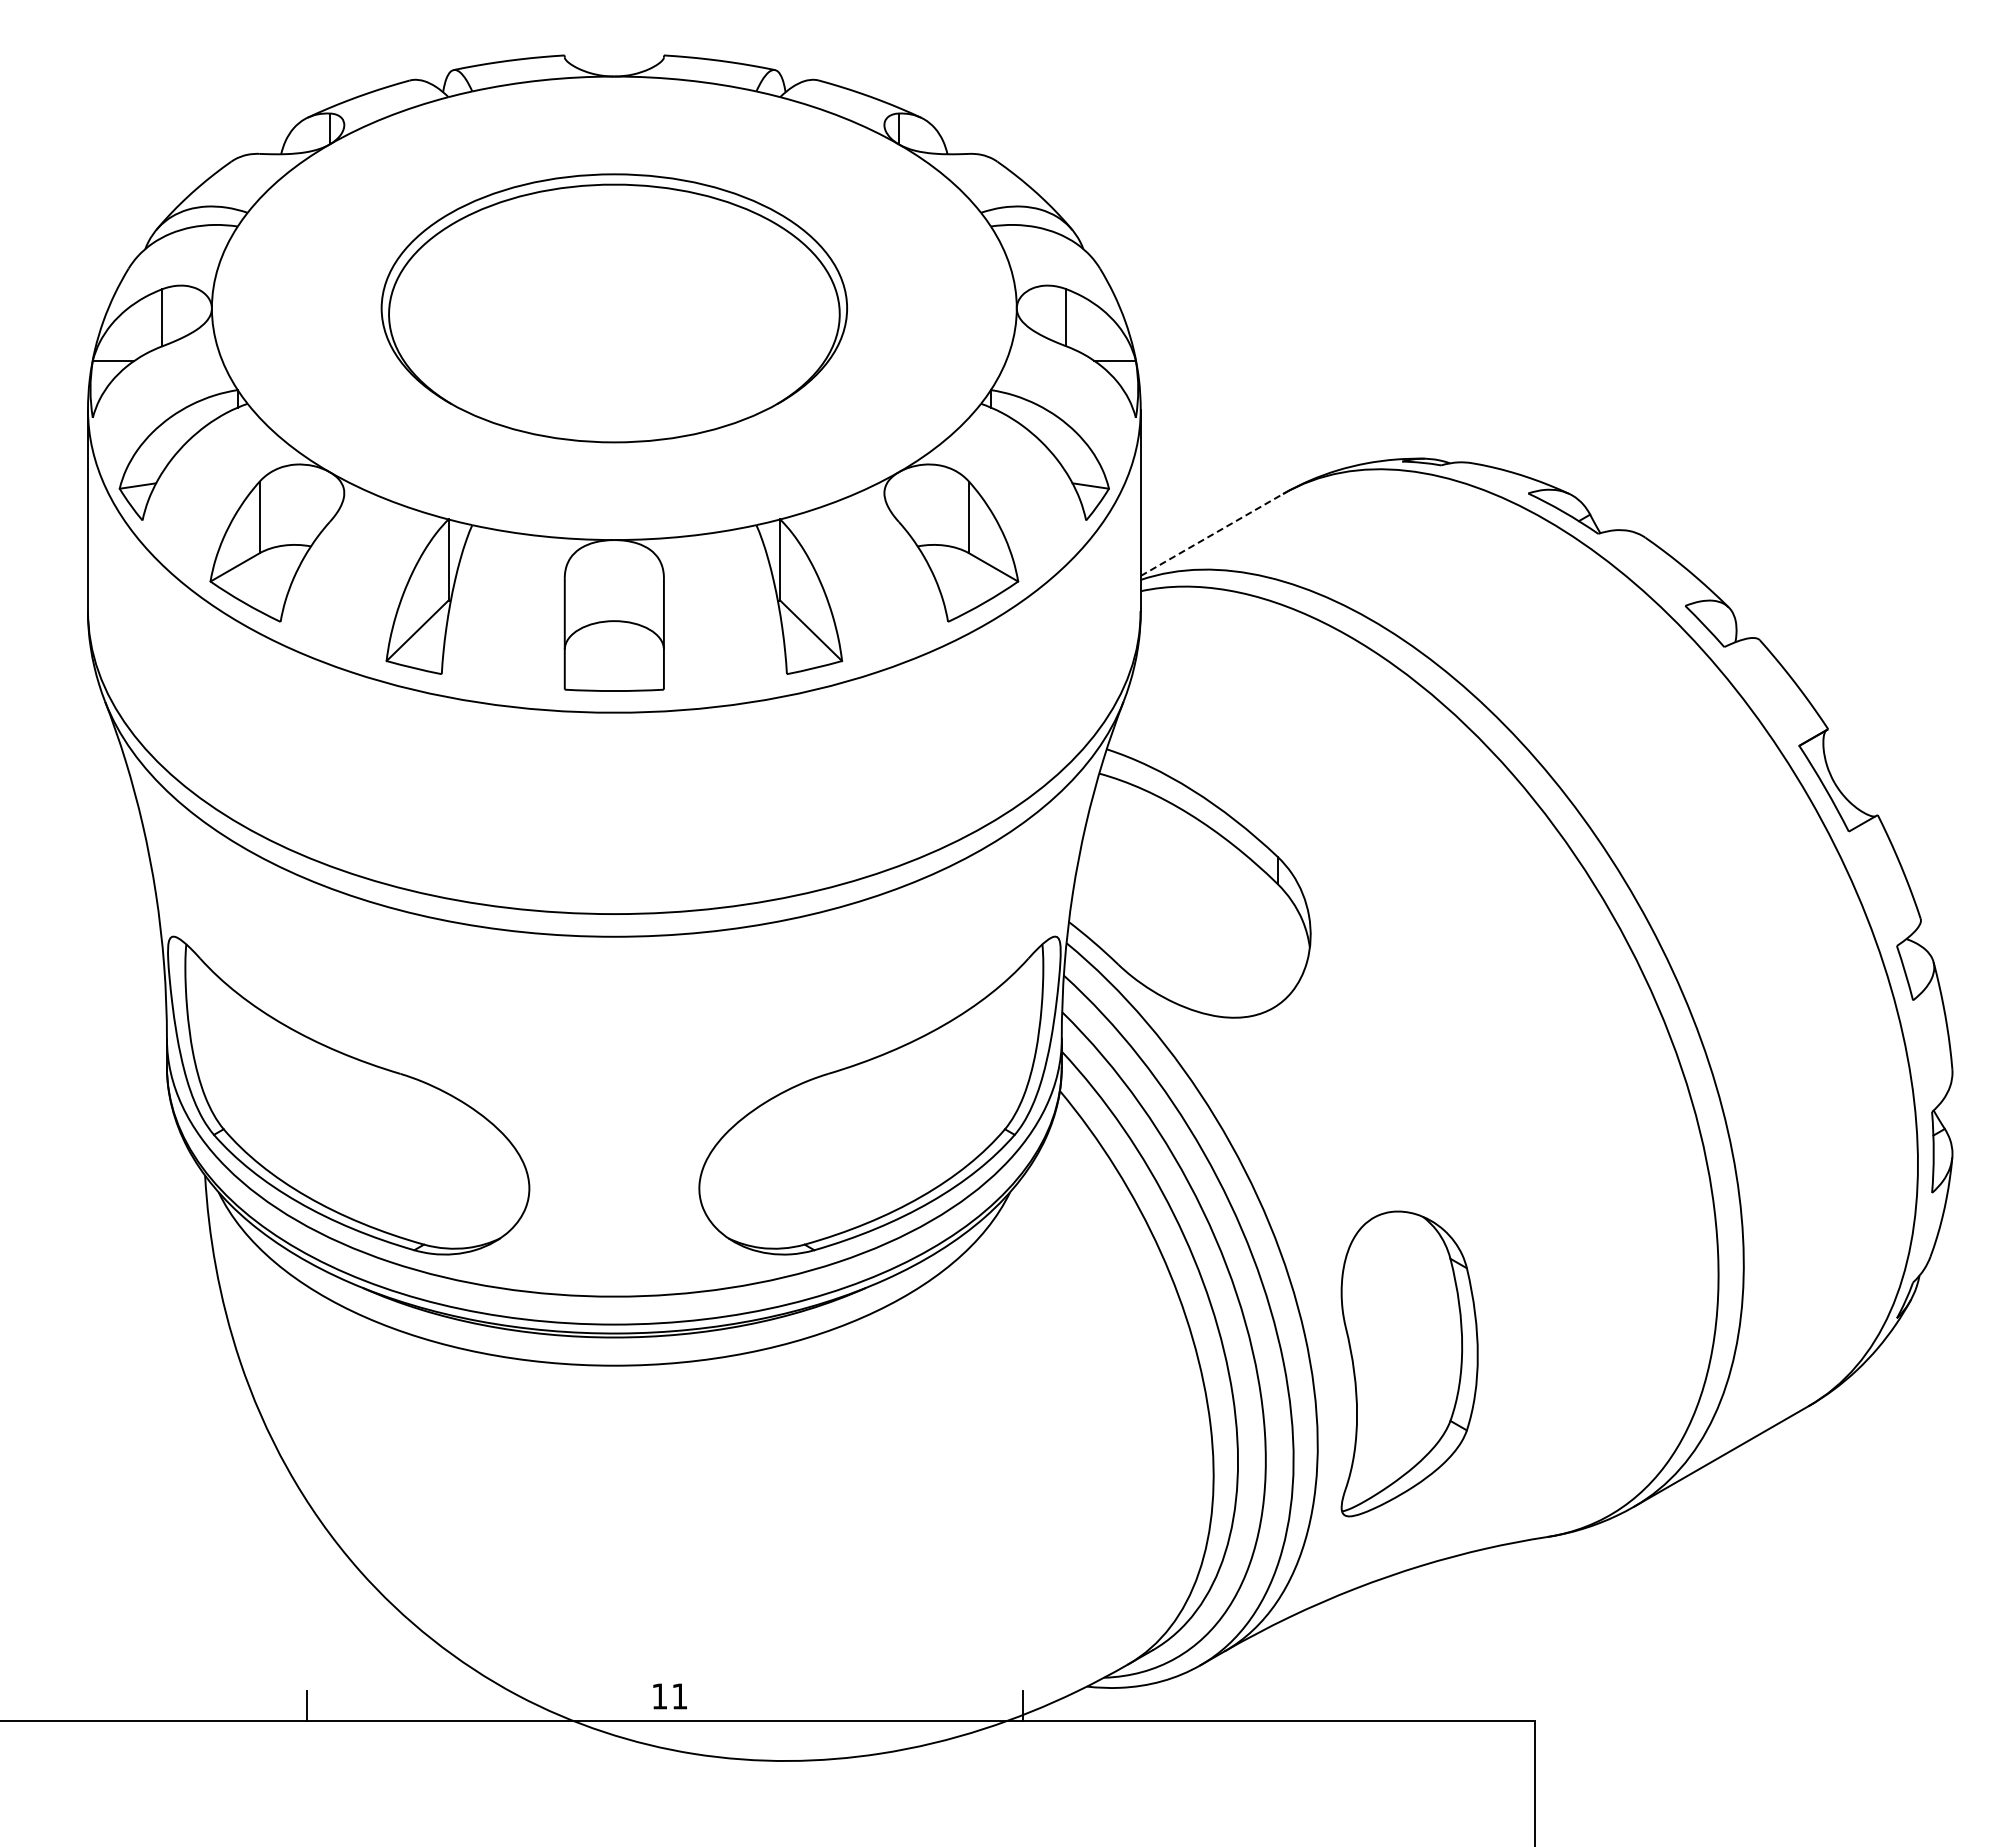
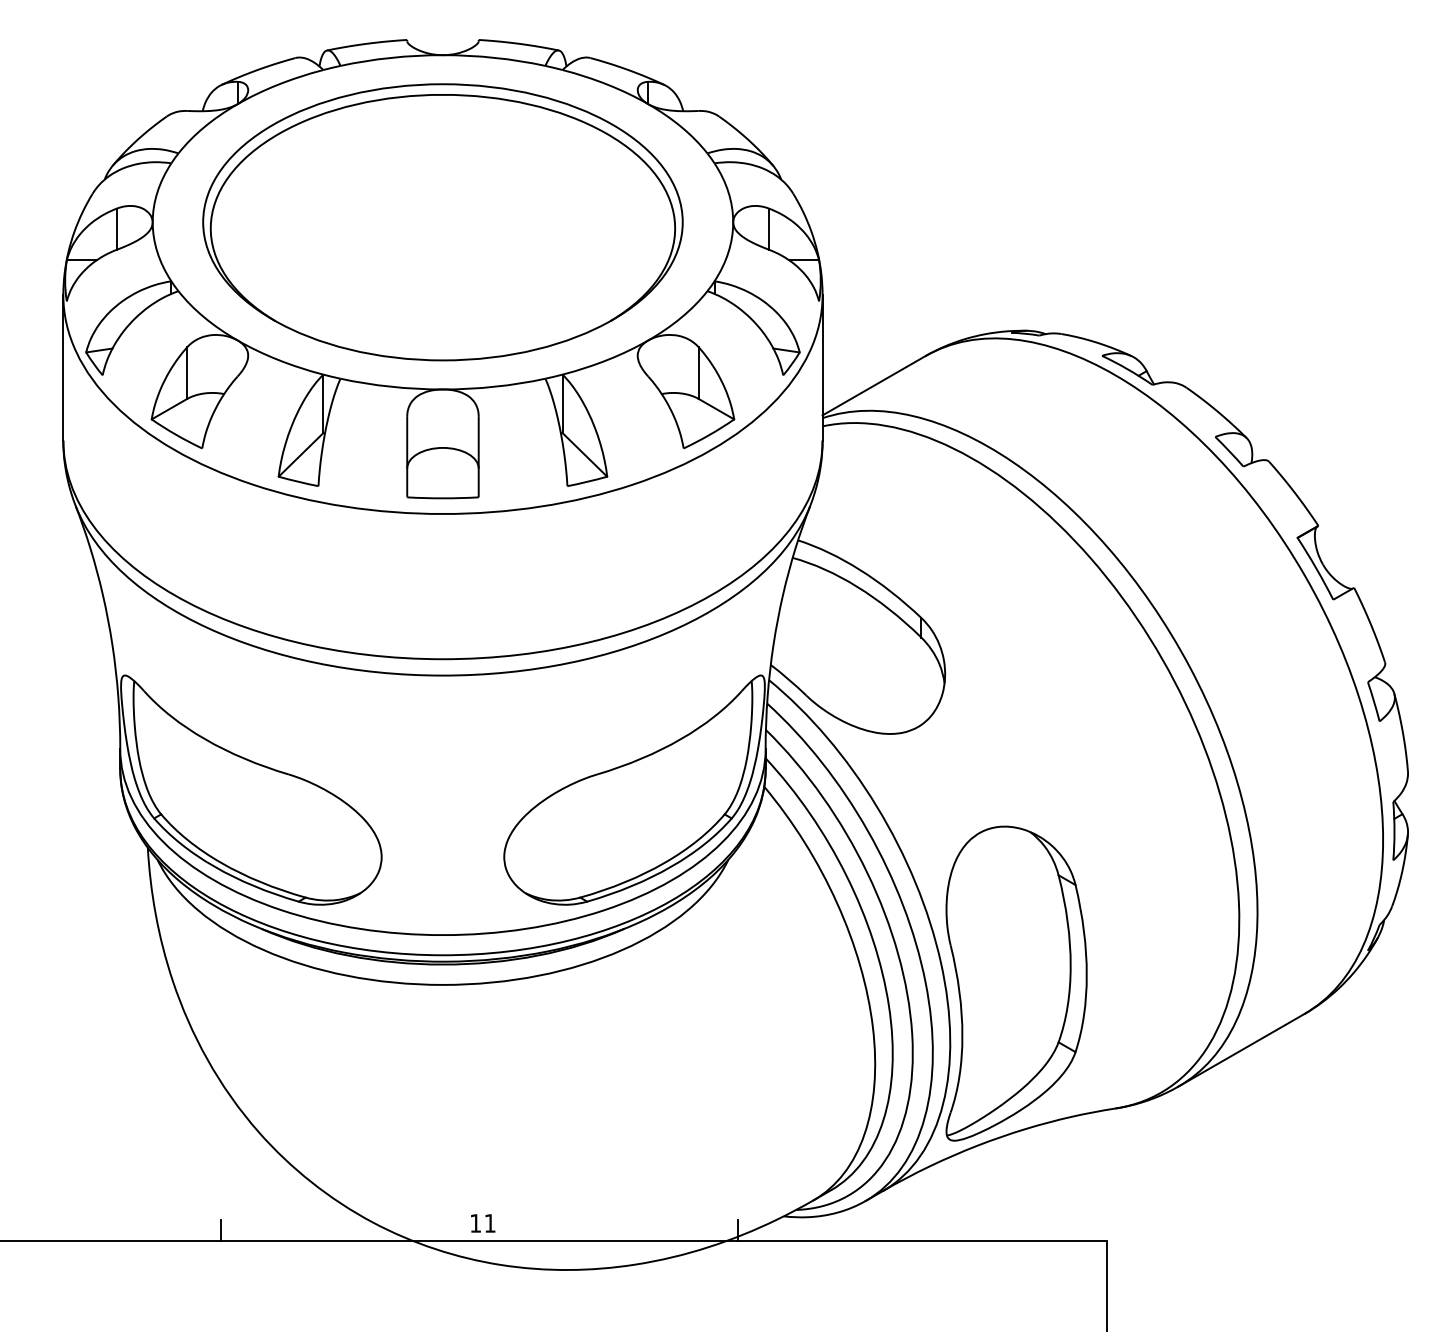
part: (614, 308) -> (443, 222), size x1.43
line: (1212, 534) -> (874, 385), dashed -> solid
part: (1409, 1363) -> (1016, 983), size x1.43

